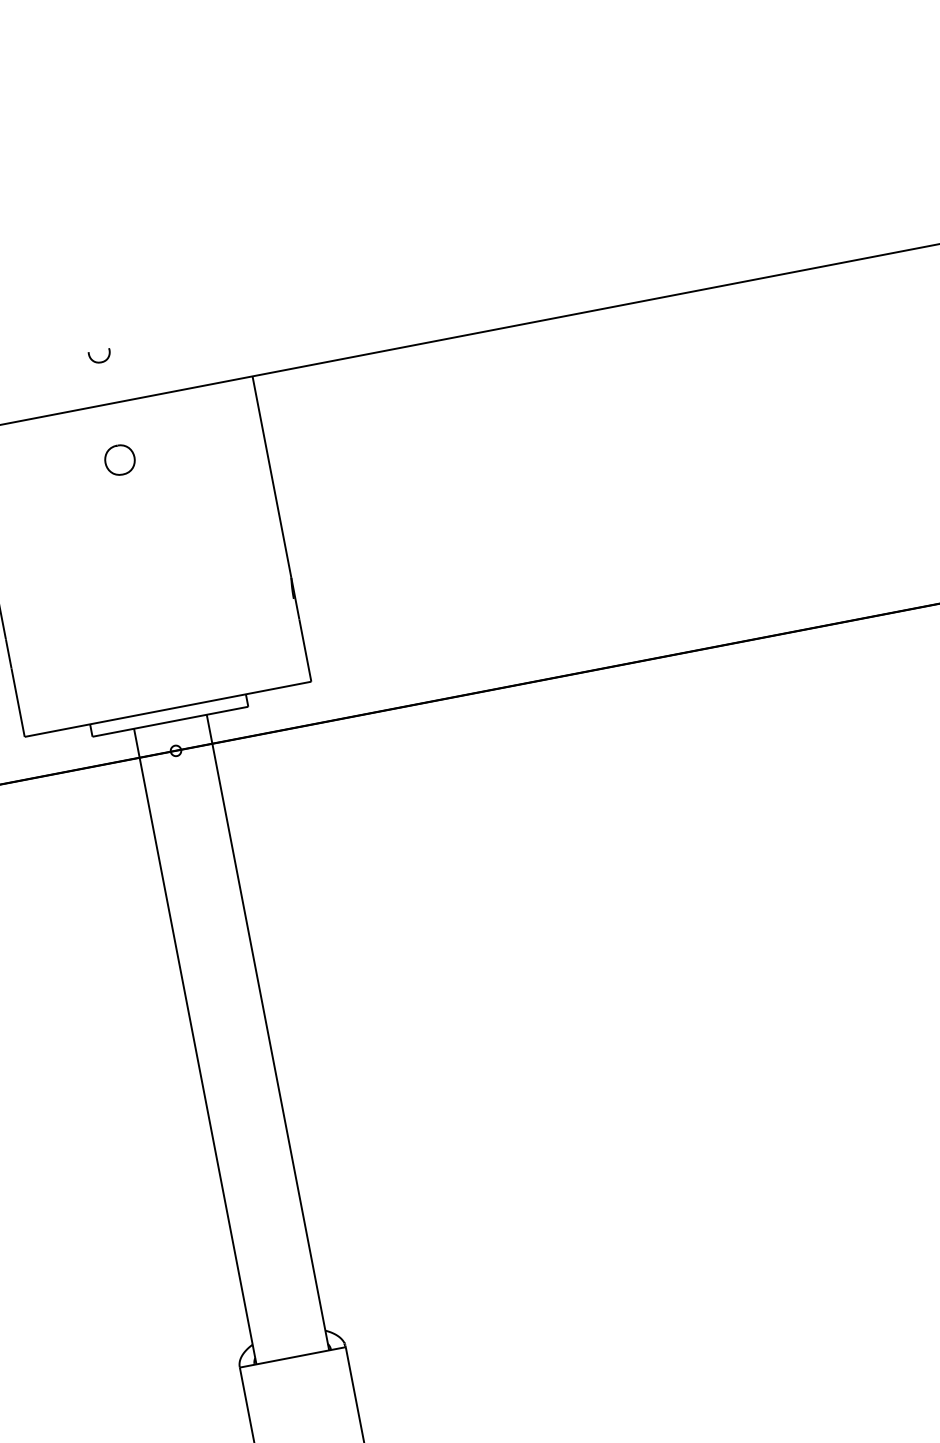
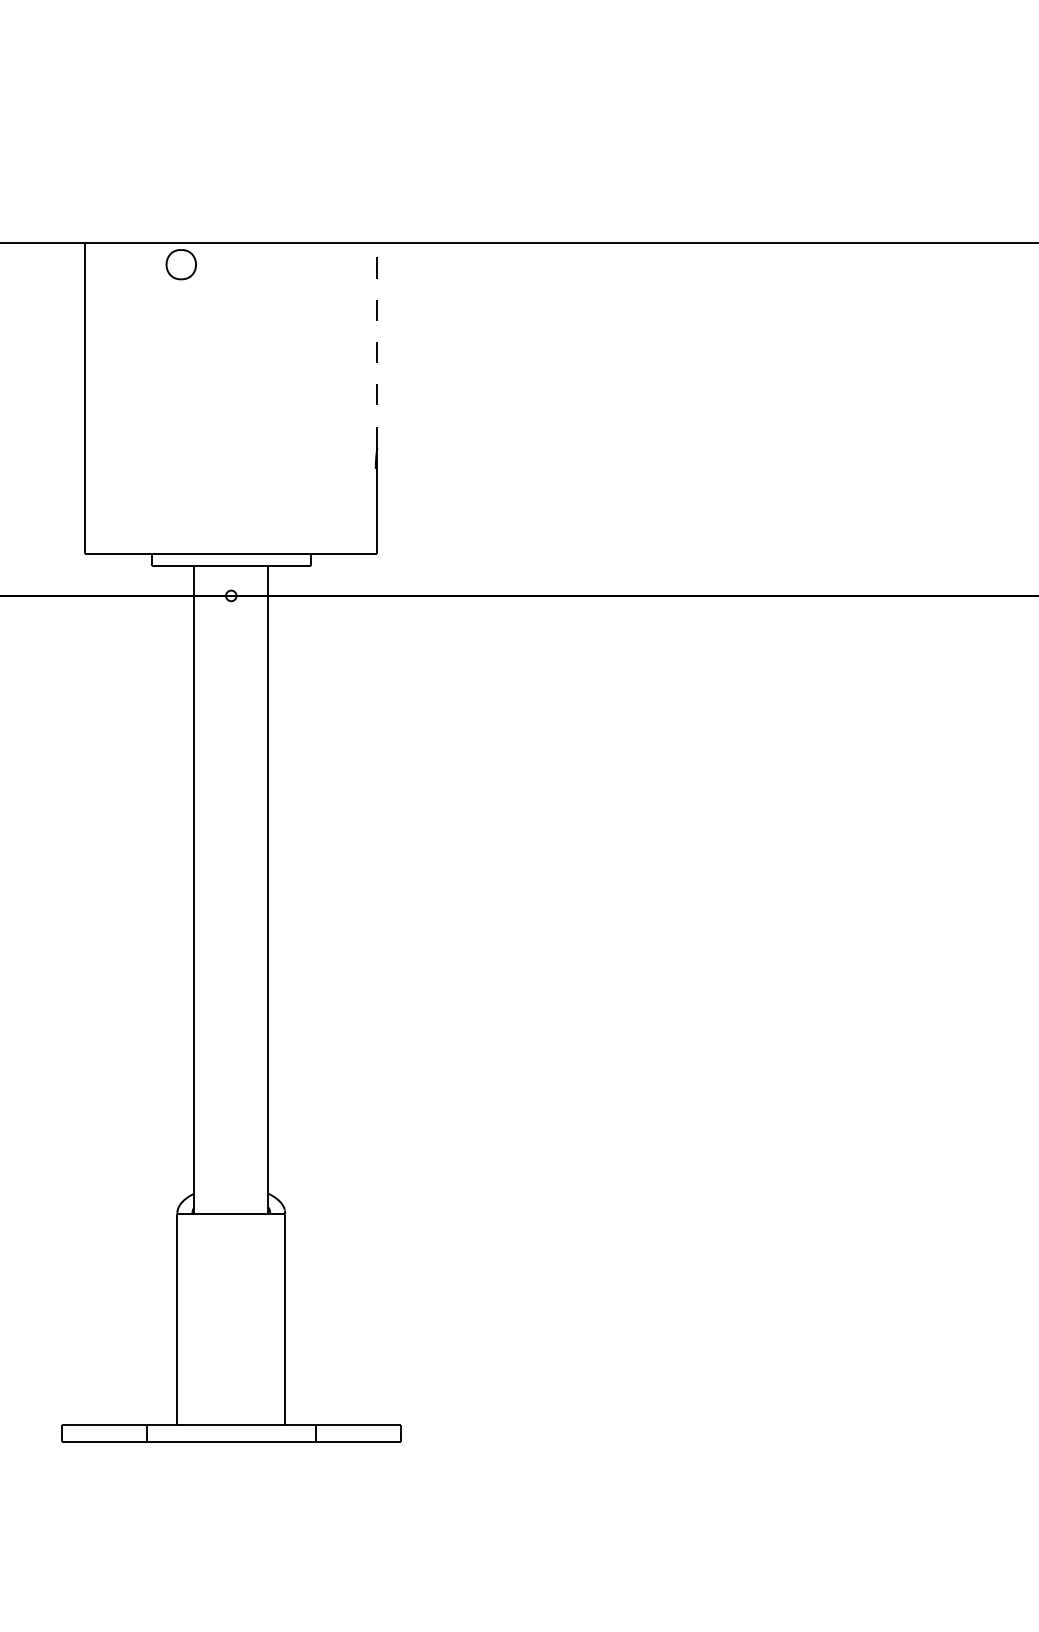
curve: (98, 361) -> (228, 198), removed
part: (119, 460) -> (180, 264), moved
line: (272, 477) -> (377, 345), solid -> dashed

